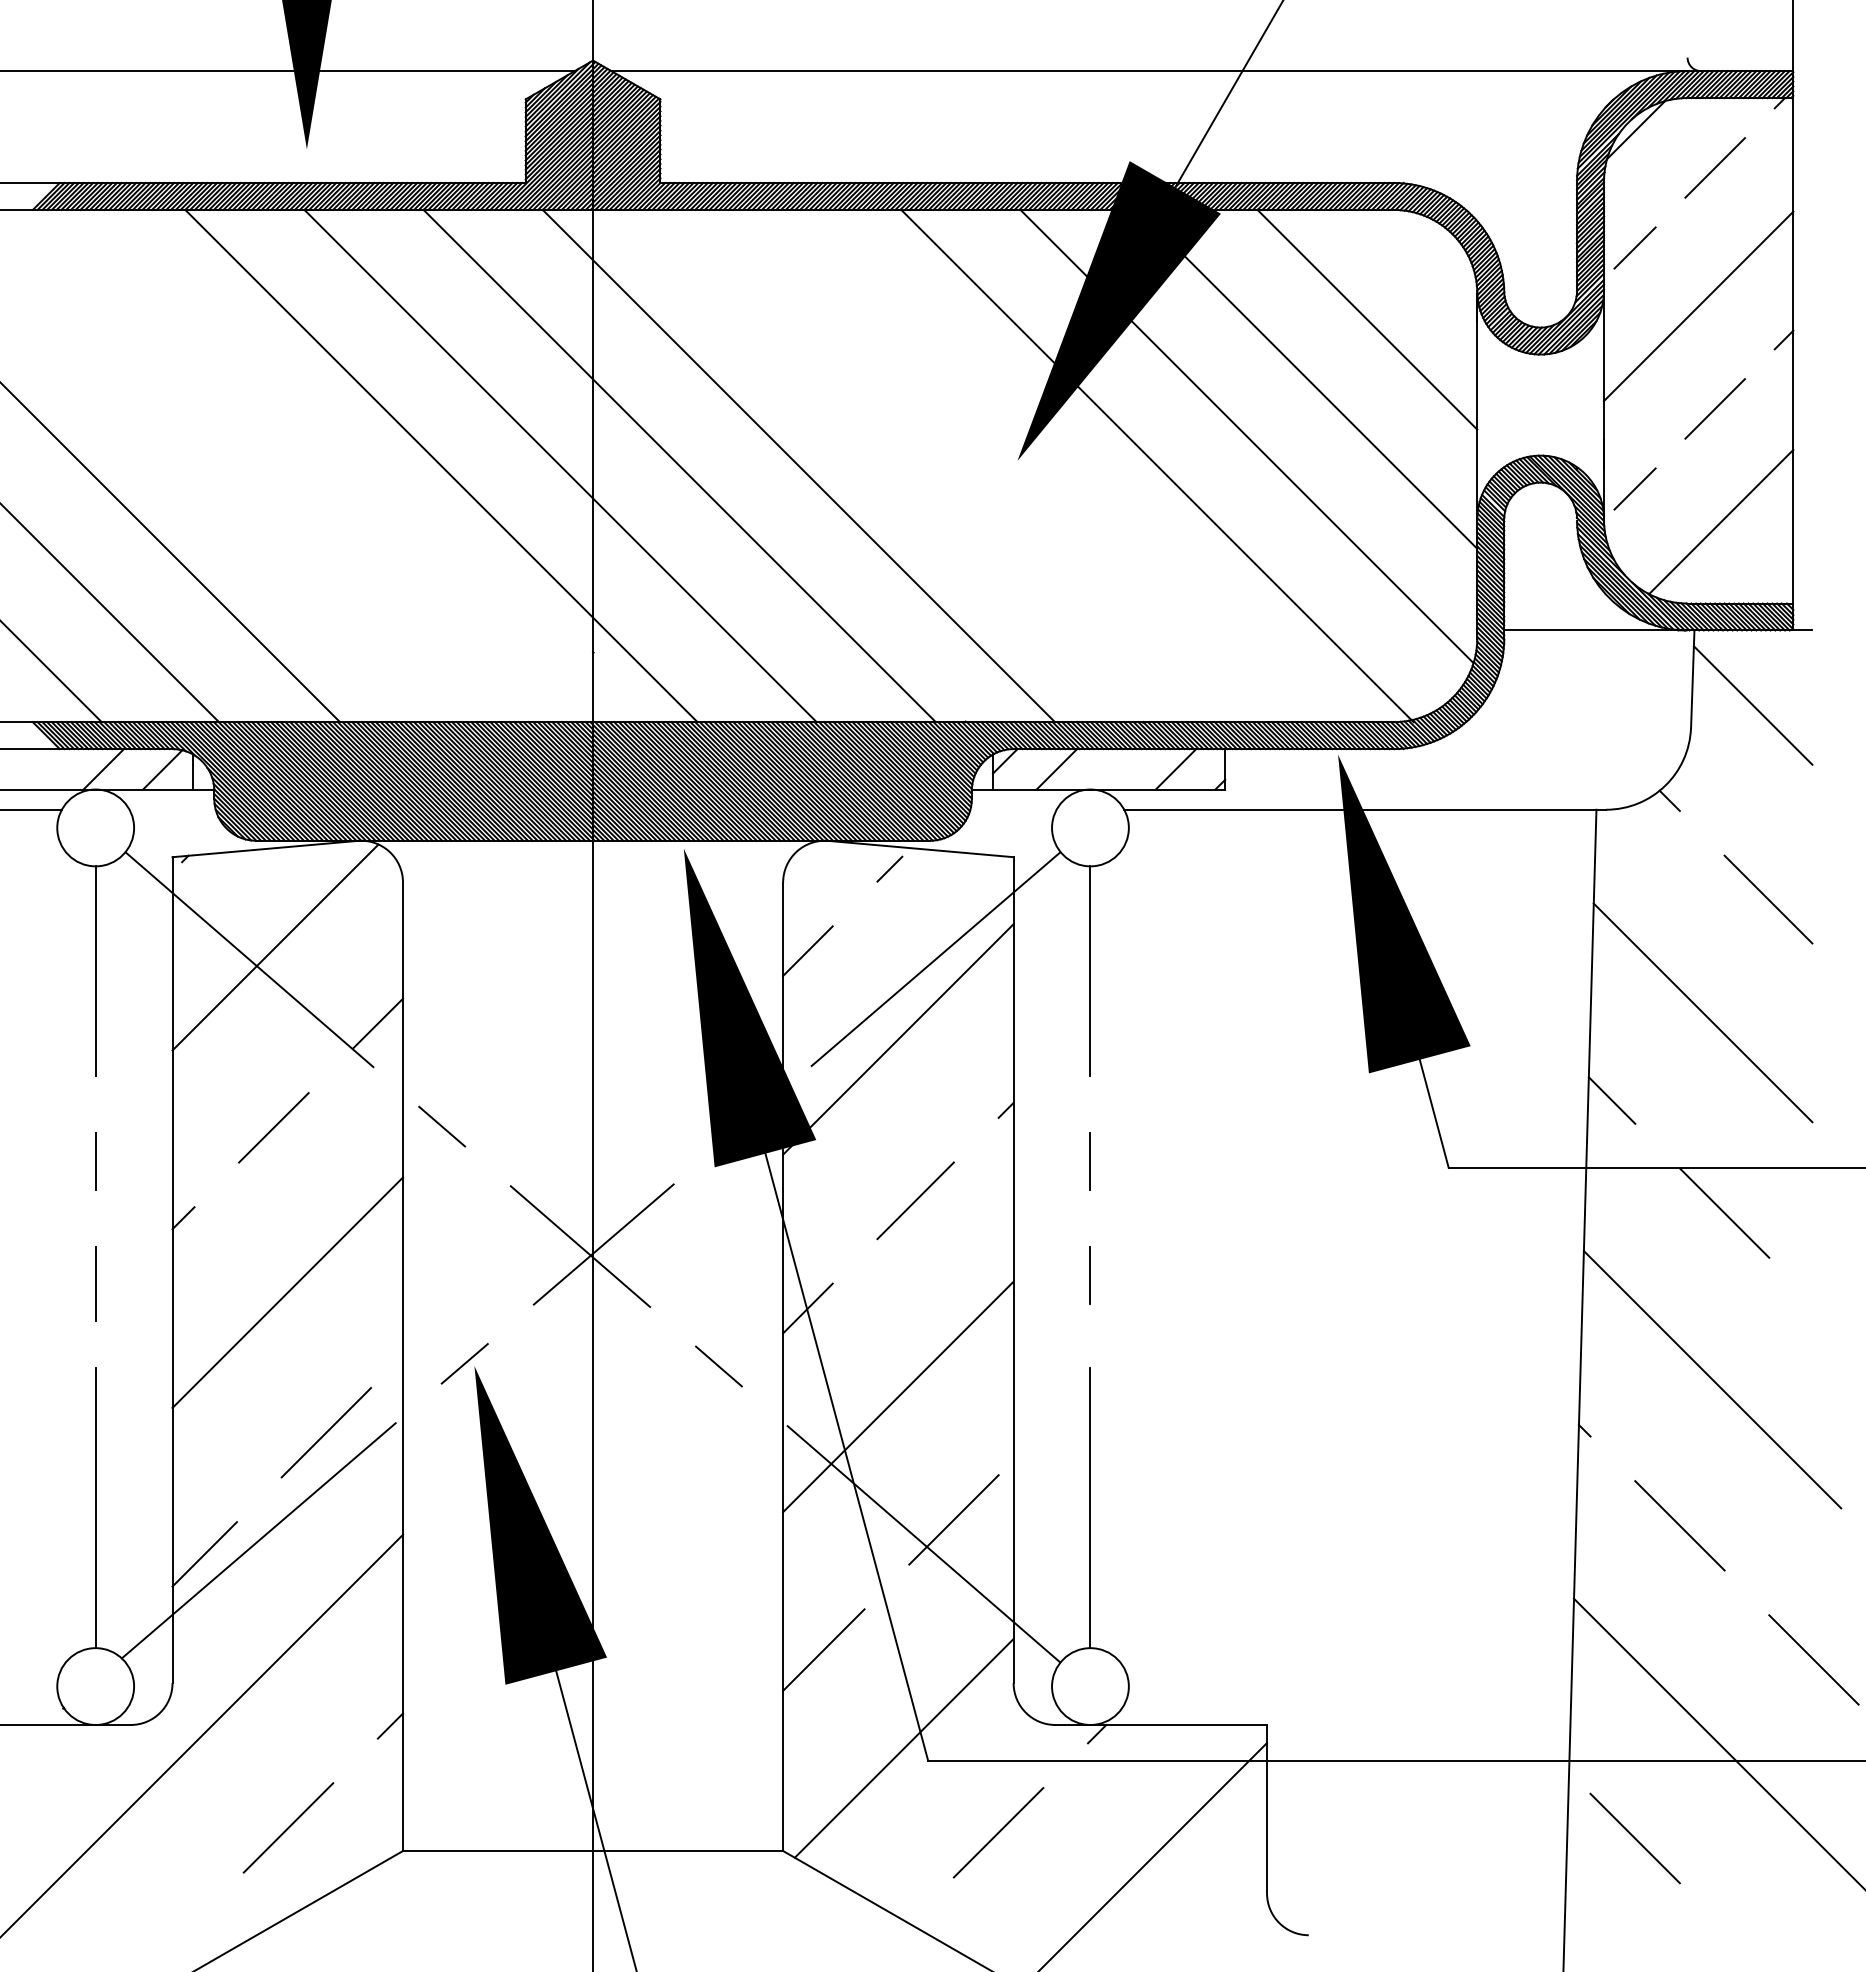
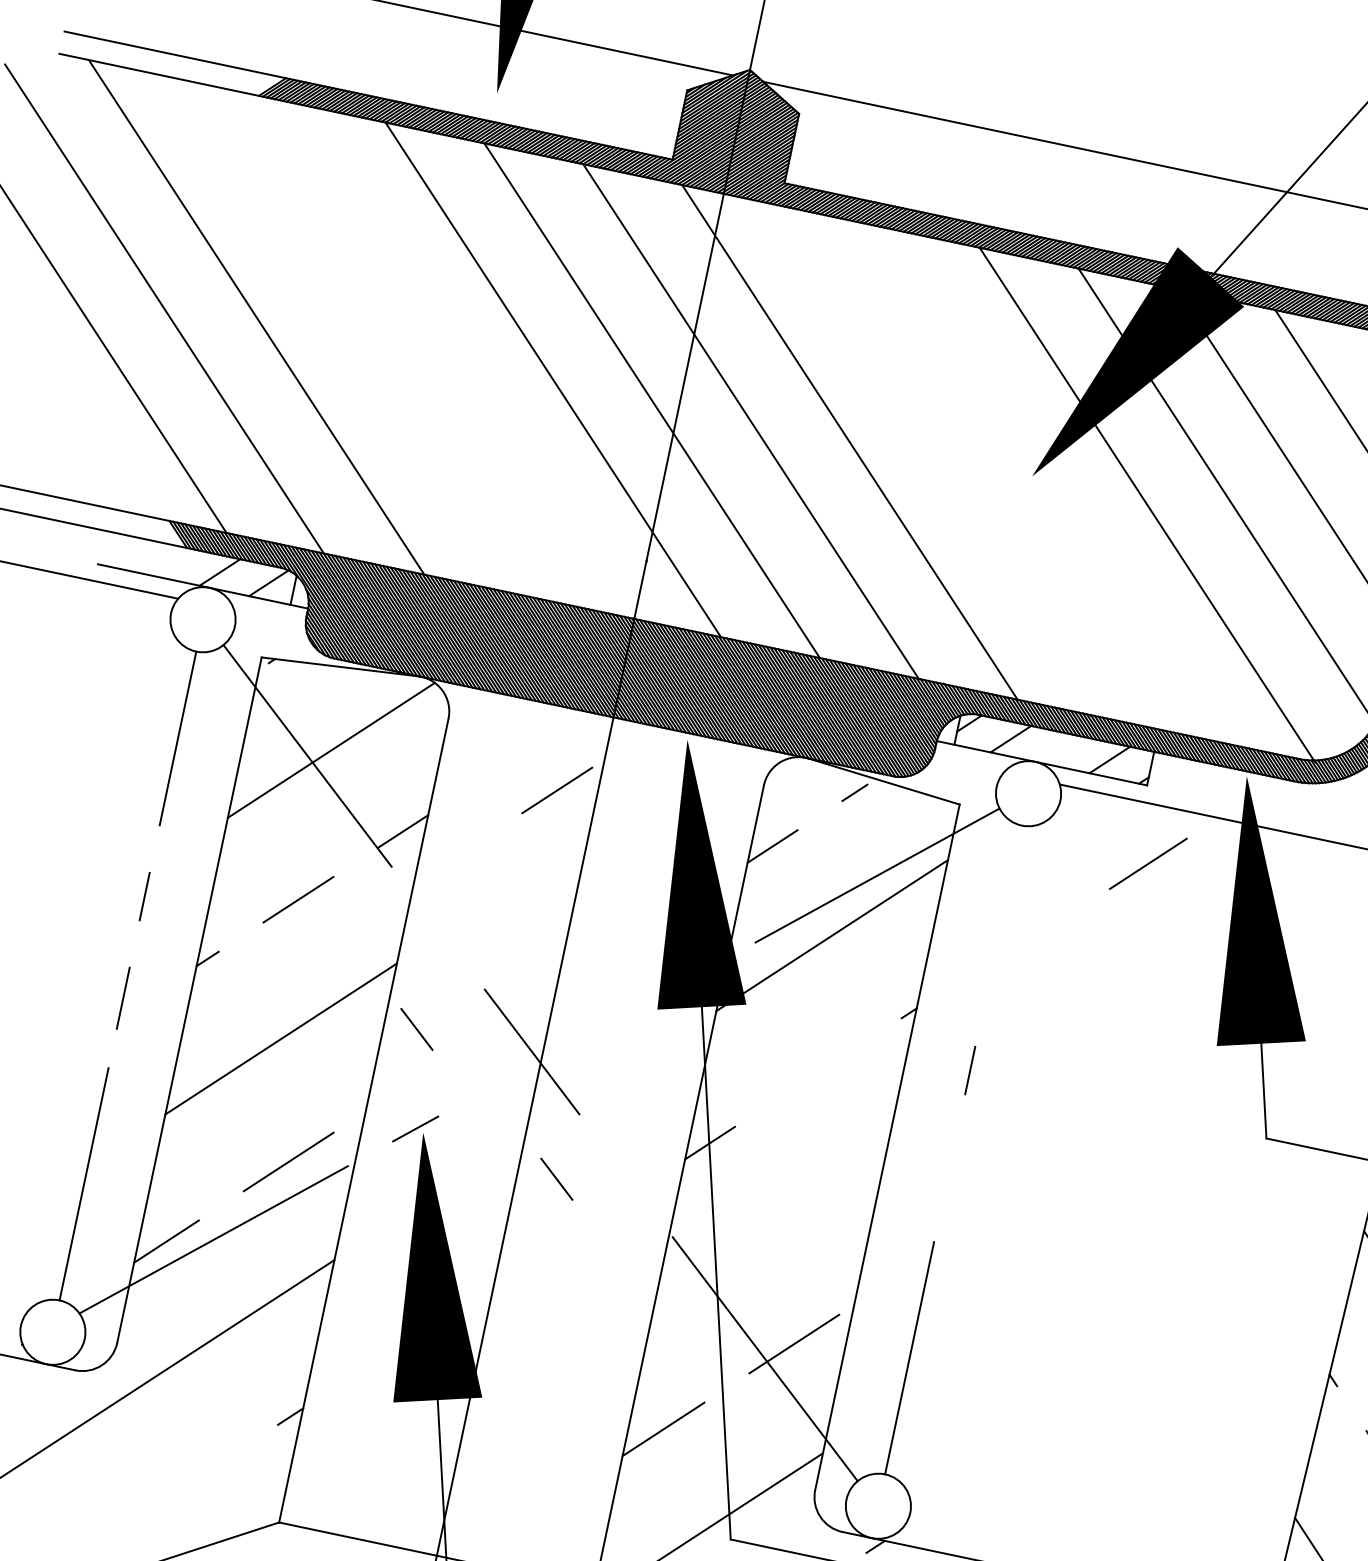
line: (545, 938) -> (556, 790), added
line: (1090, 970) -> (1003, 912), removed
line: (442, 1126) -> (417, 1029), moved
line: (915, 1200) -> (1148, 863), moved
line: (603, 1244) -> (551, 1054), removed
line: (1089, 1275) -> (949, 1164), removed
line: (718, 1366) -> (556, 1179), moved
line: (898, 1396) -> (769, 1231), removed
line: (288, 1827) -> (188, 1482), removed

